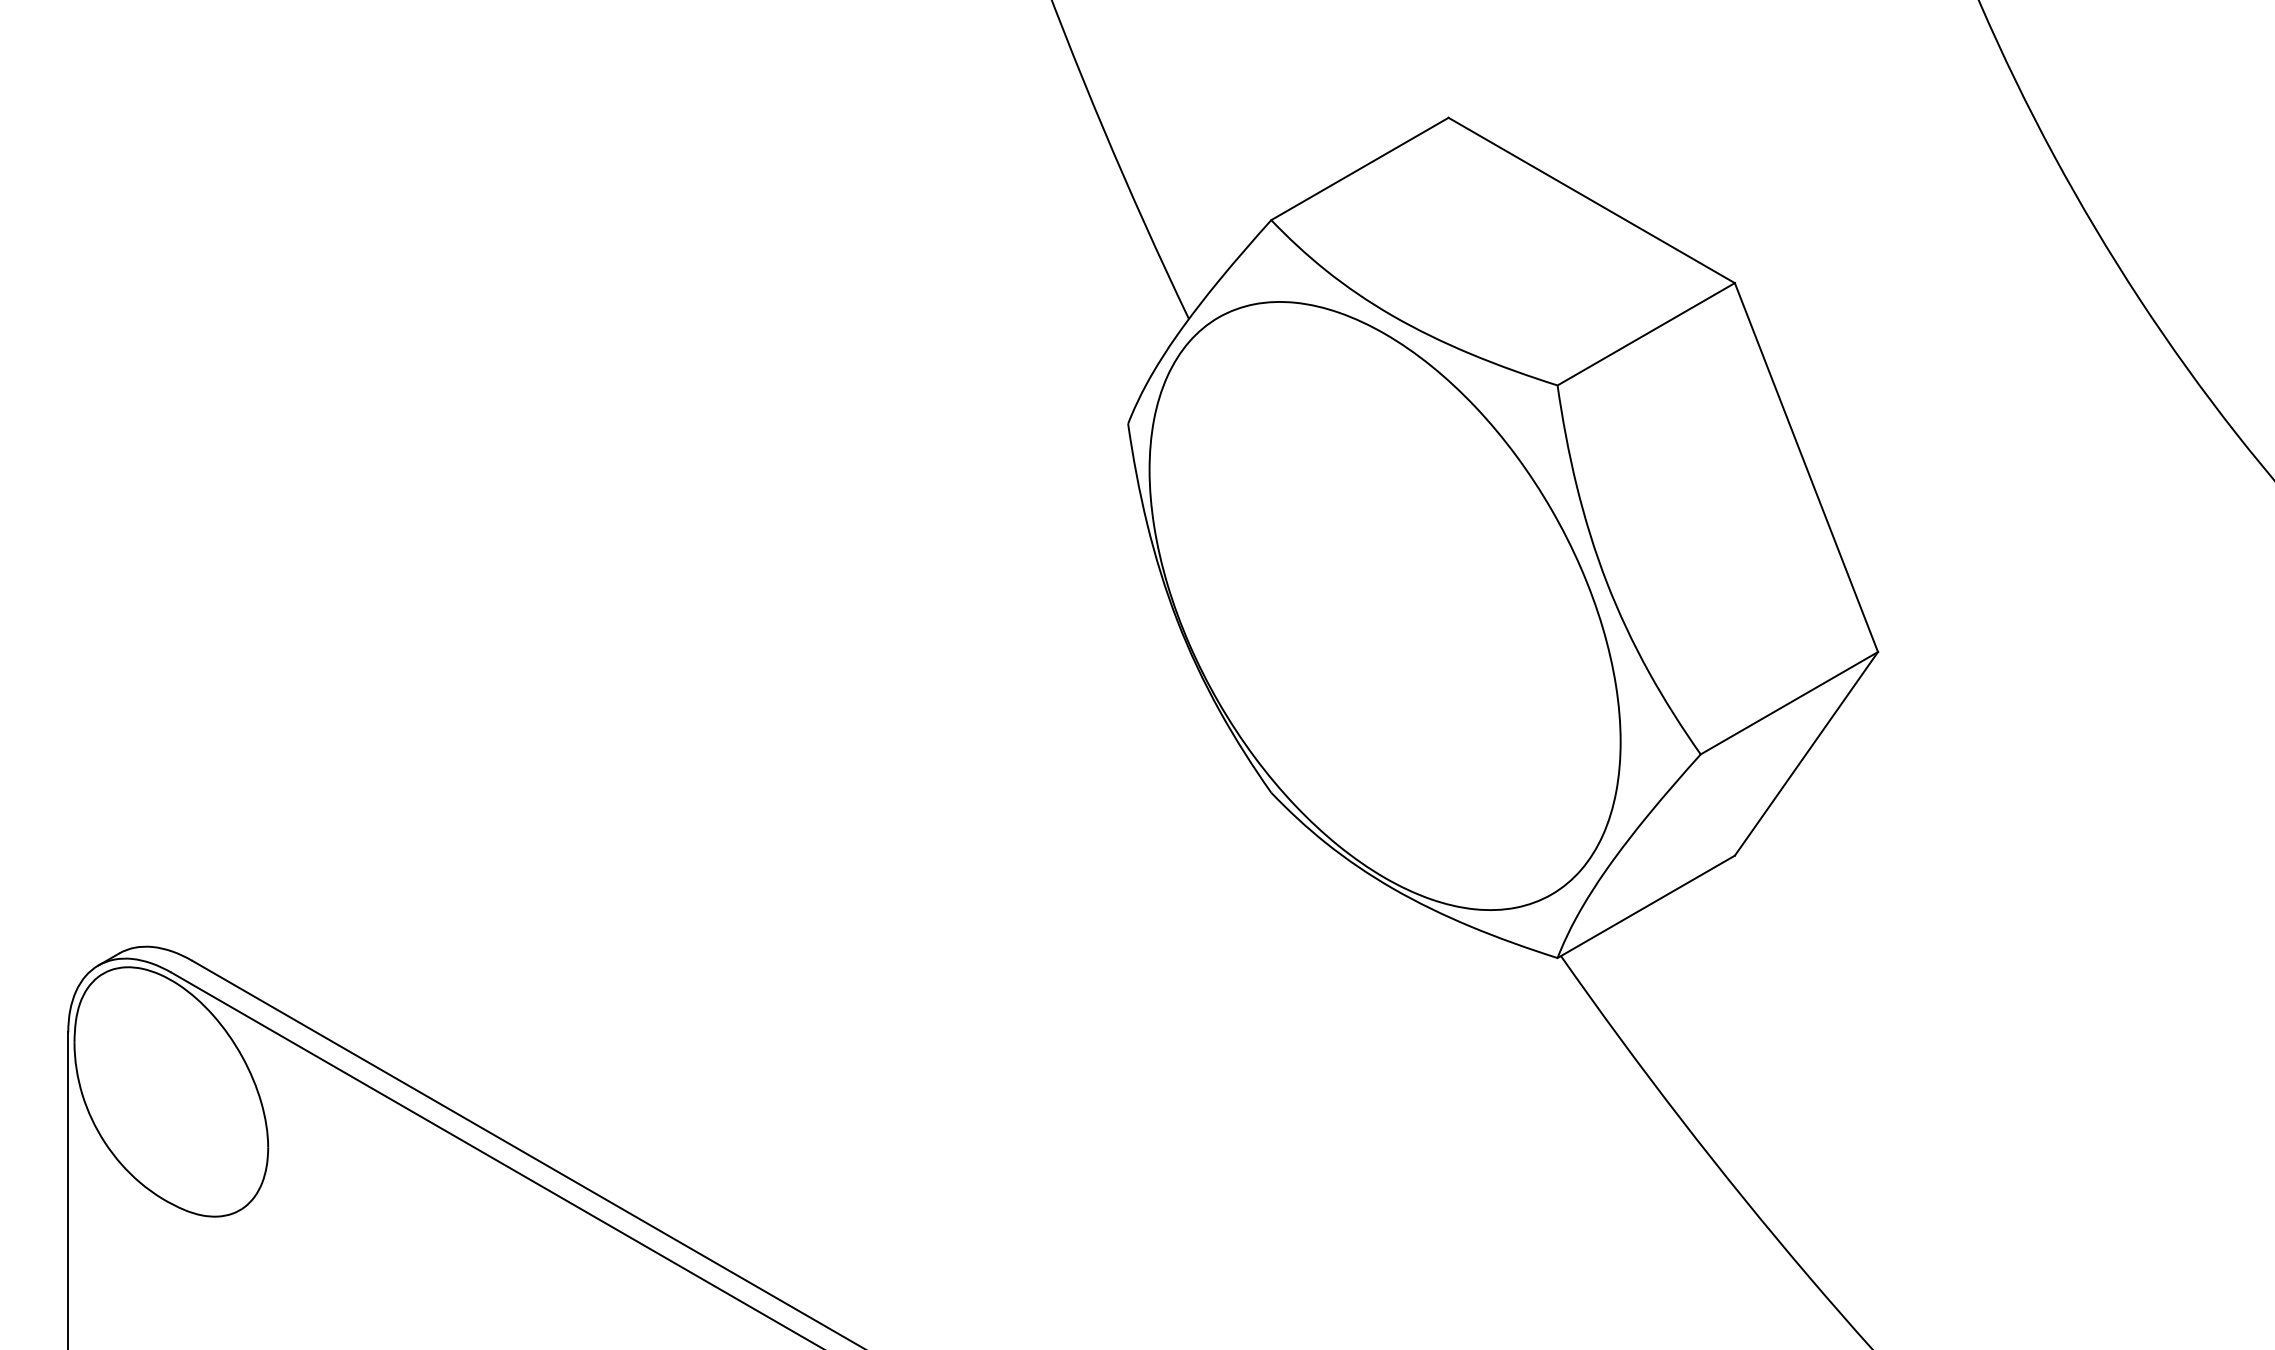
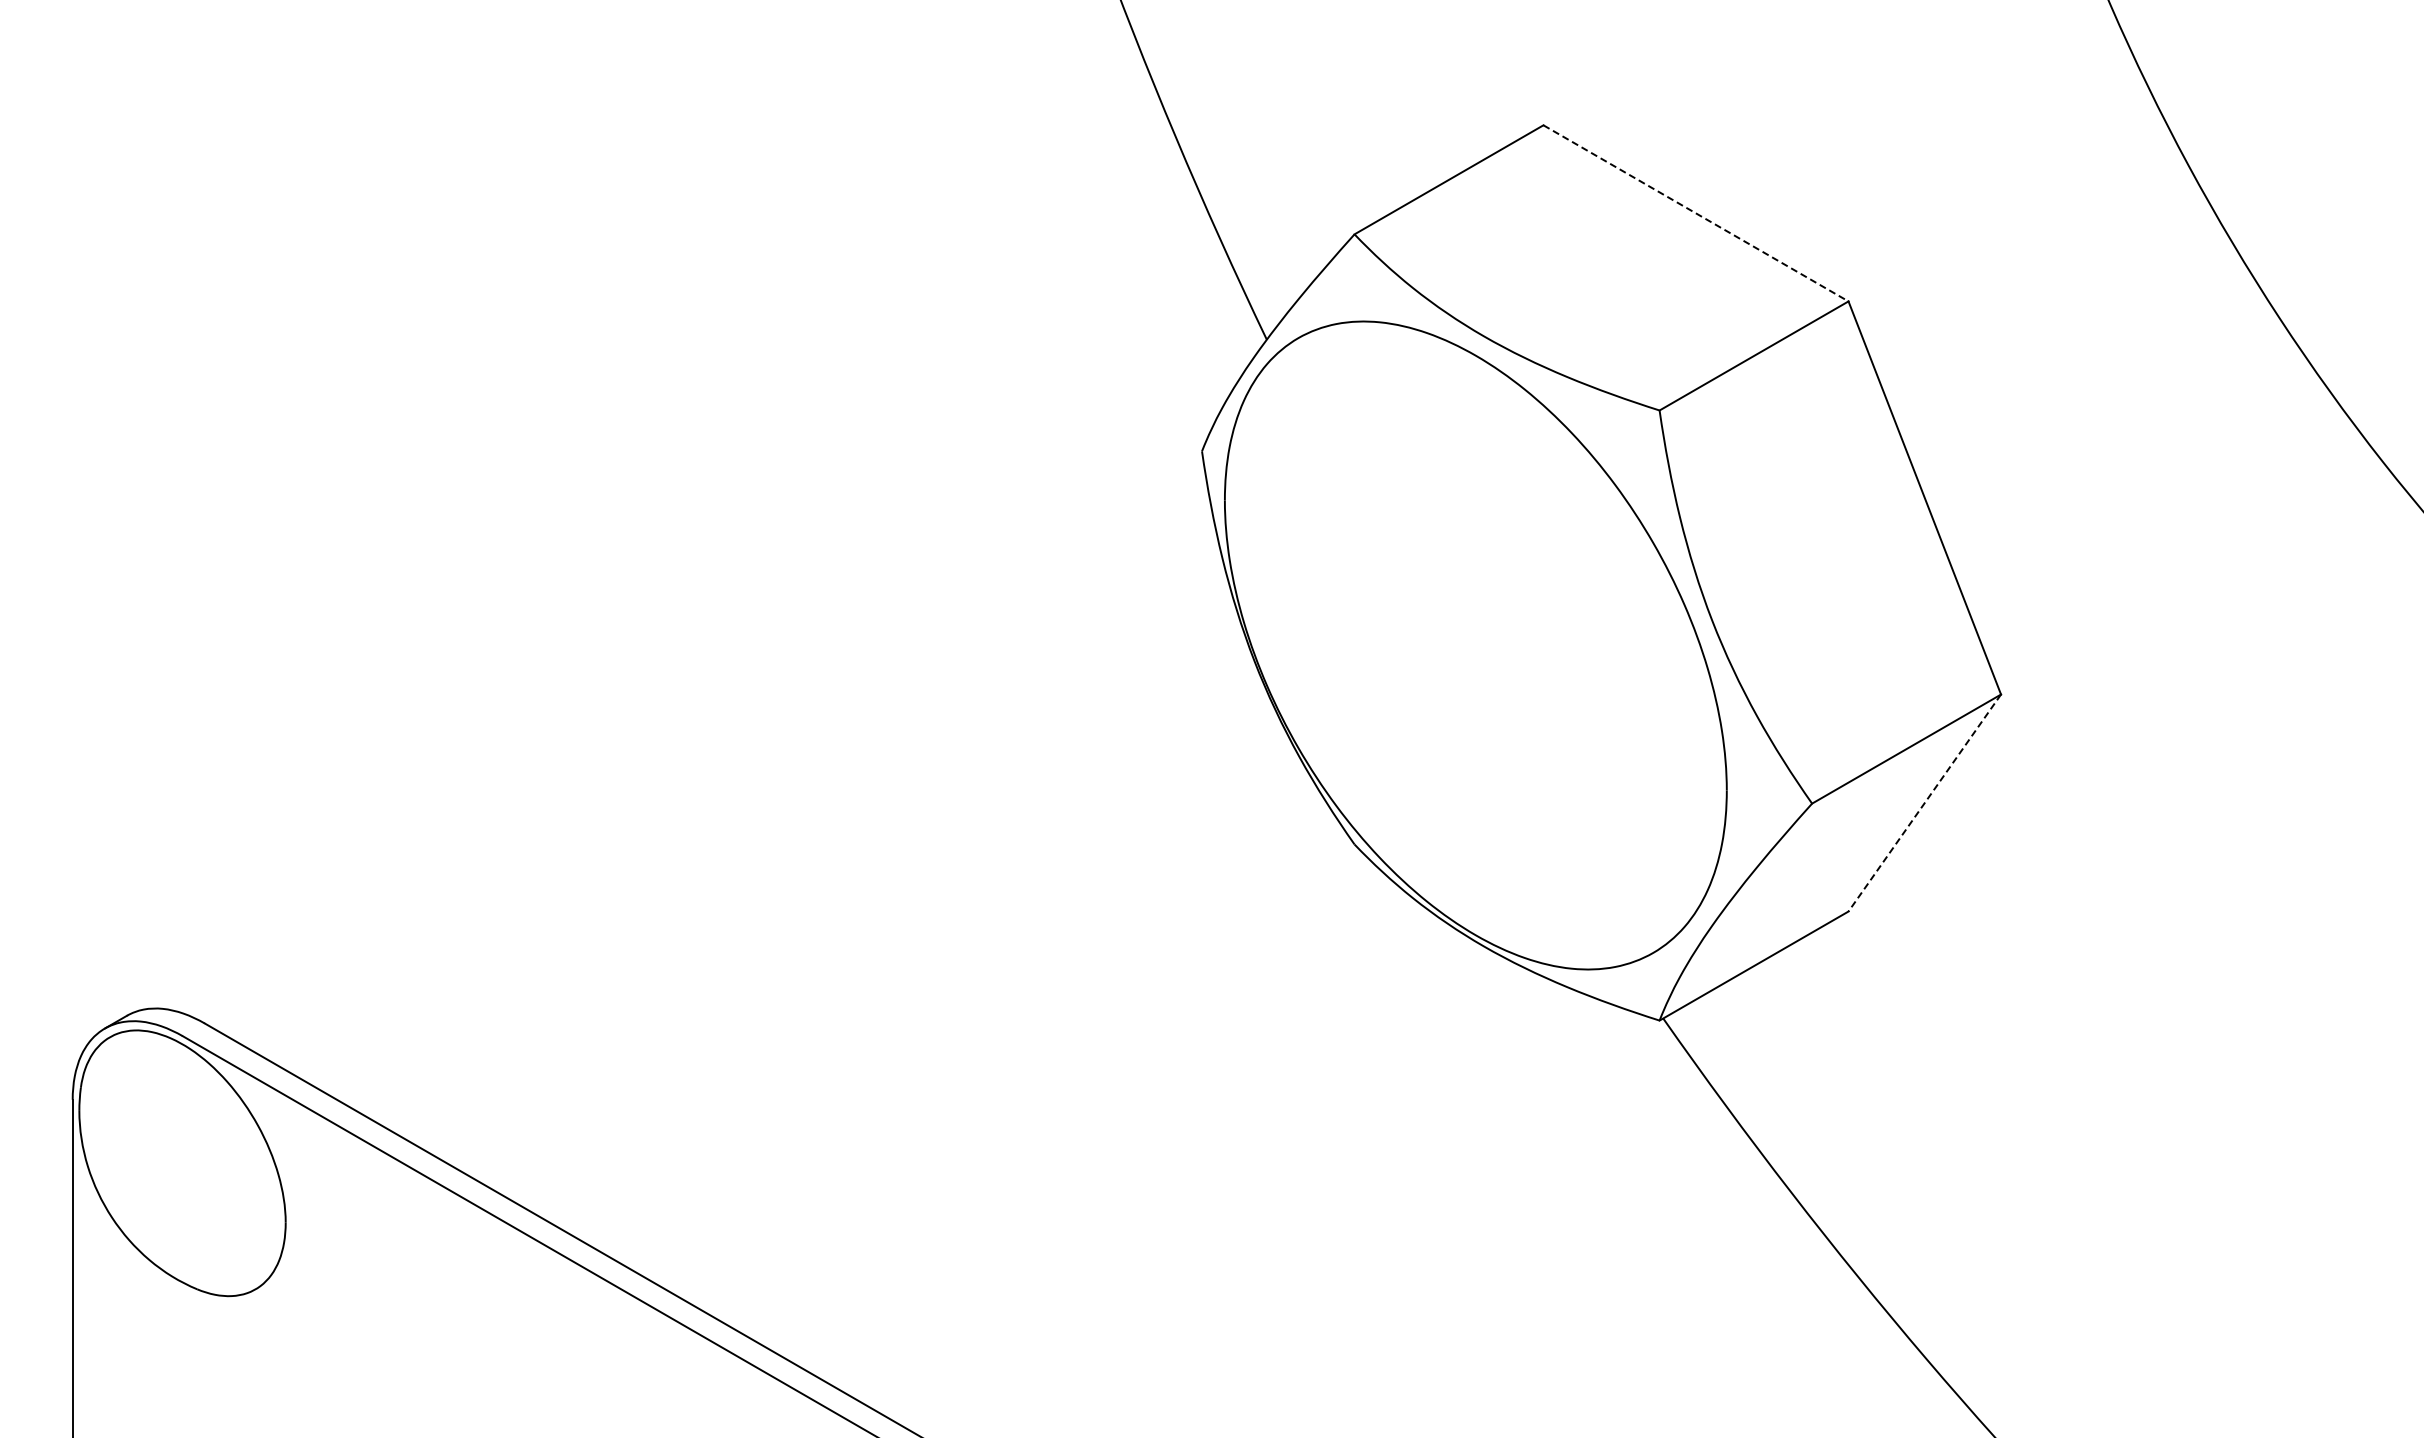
line: (1592, 200) -> (1696, 213), solid -> dashed
line: (1806, 754) -> (1924, 803), solid -> dashed

